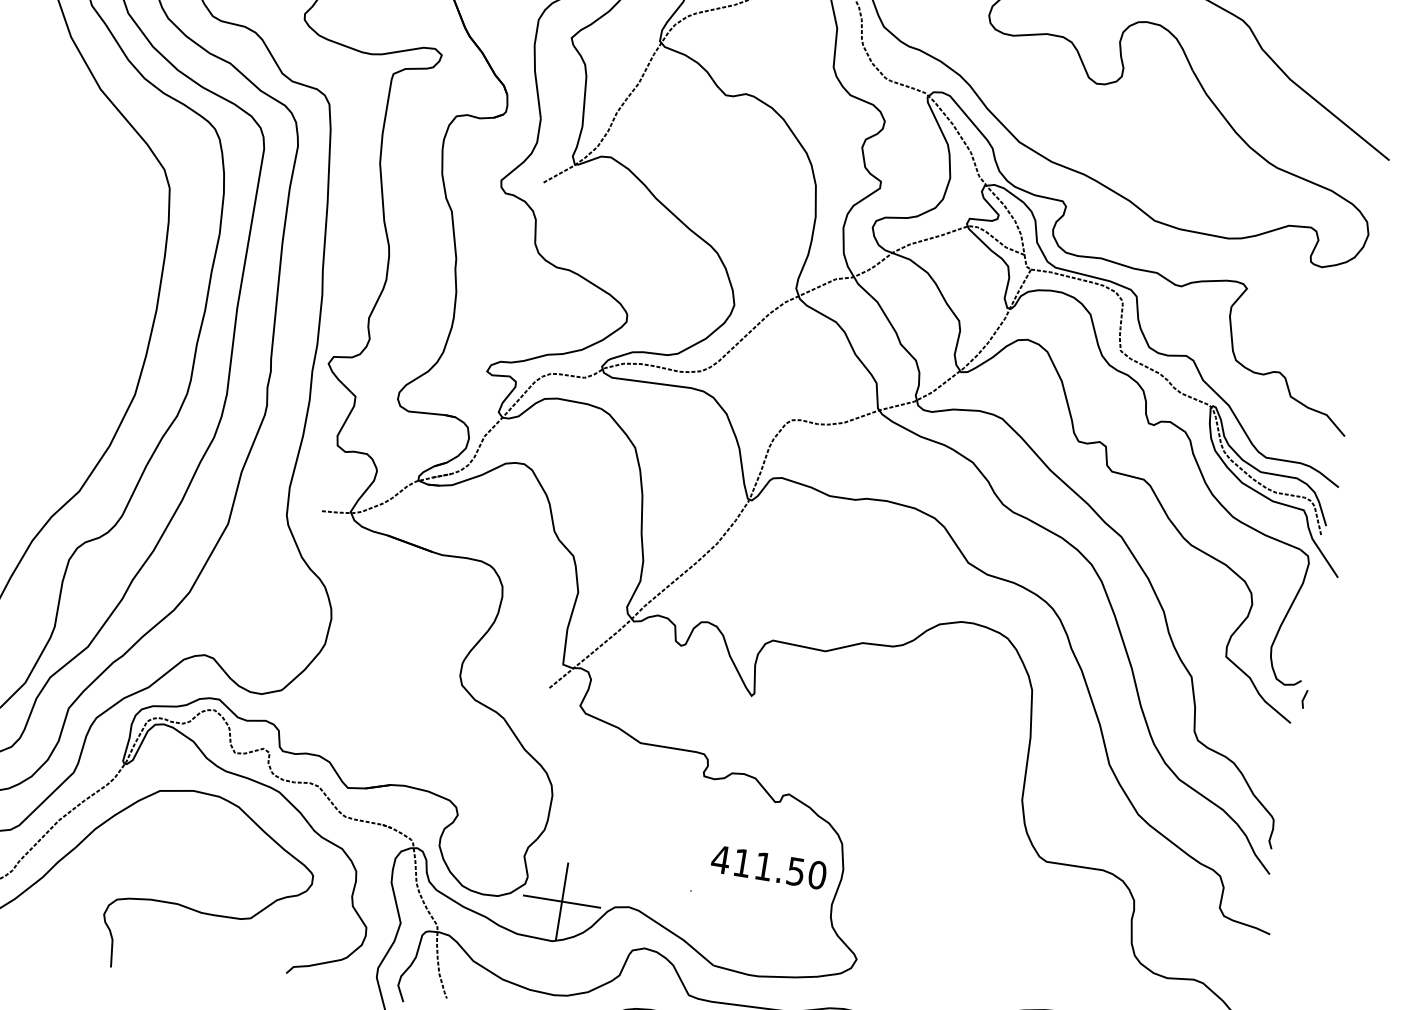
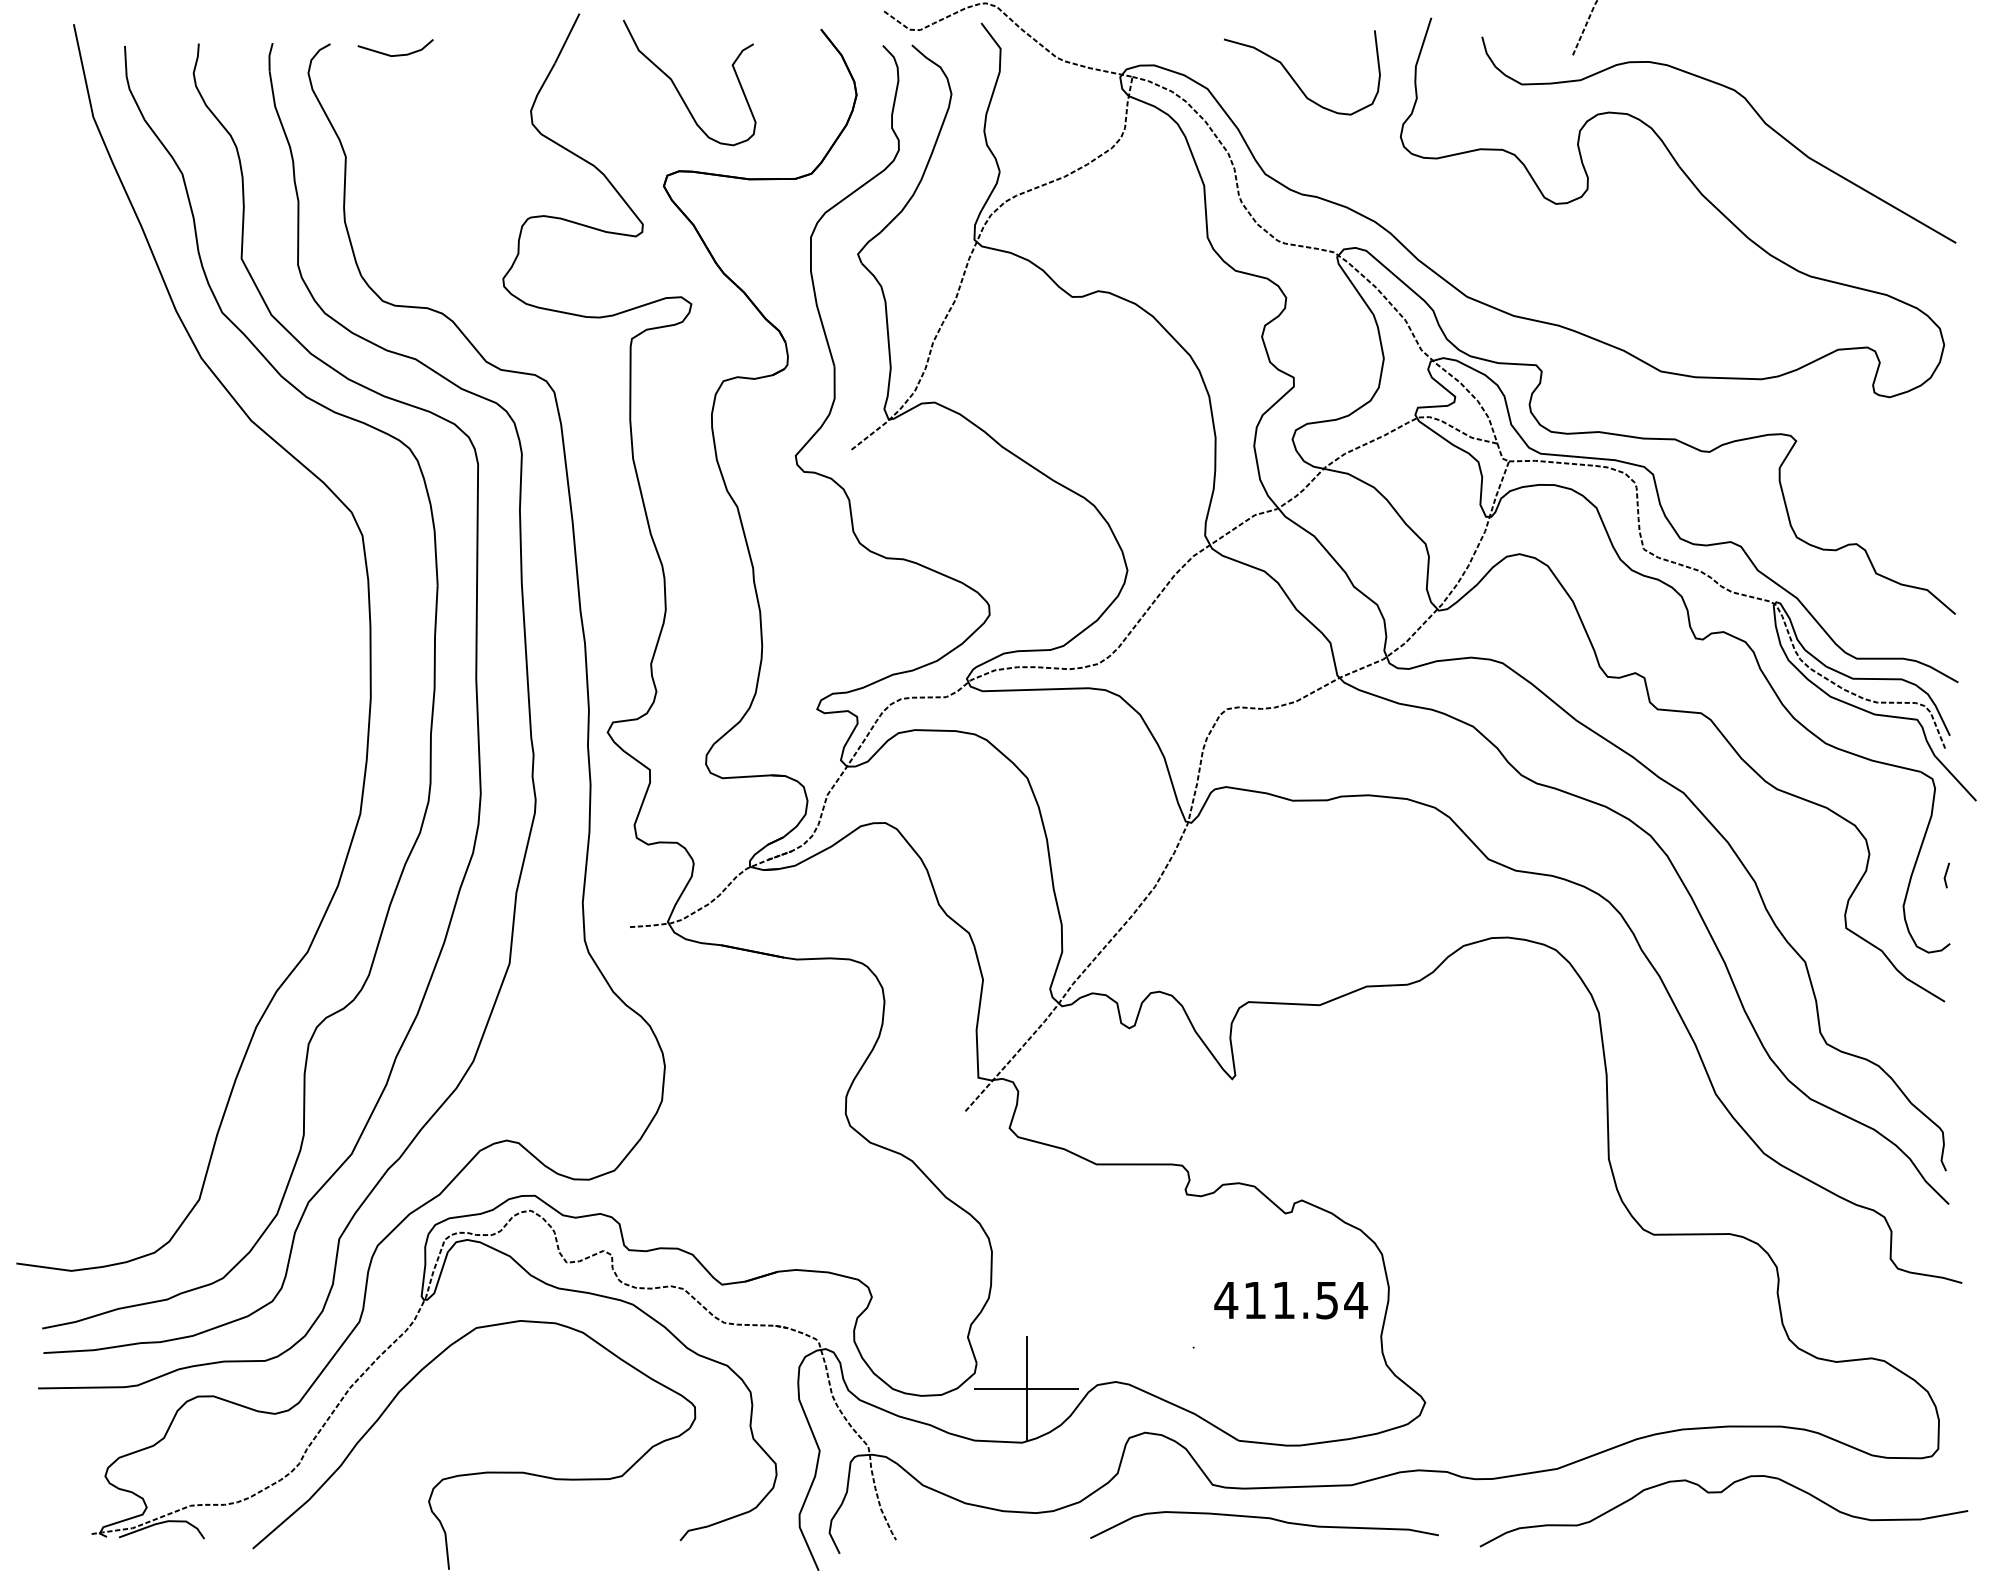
line: (1304, 699) -> (1946, 875), moved
text: (817, 875) -> (1356, 1300), 411.50 -> 411.54

